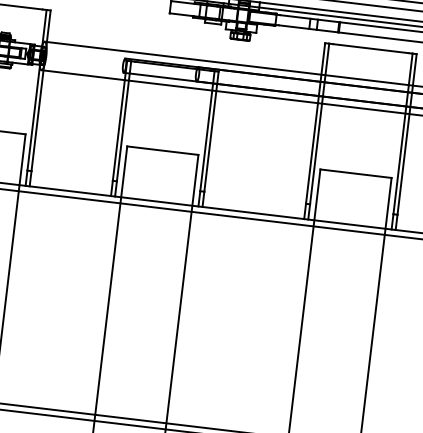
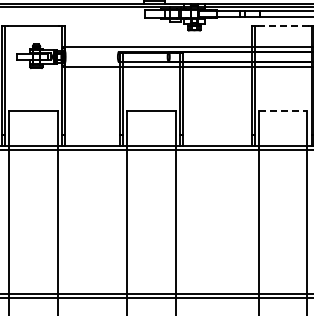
line: (371, 48) -> (283, 25), solid -> dashed
line: (356, 174) -> (283, 111), solid -> dashed

